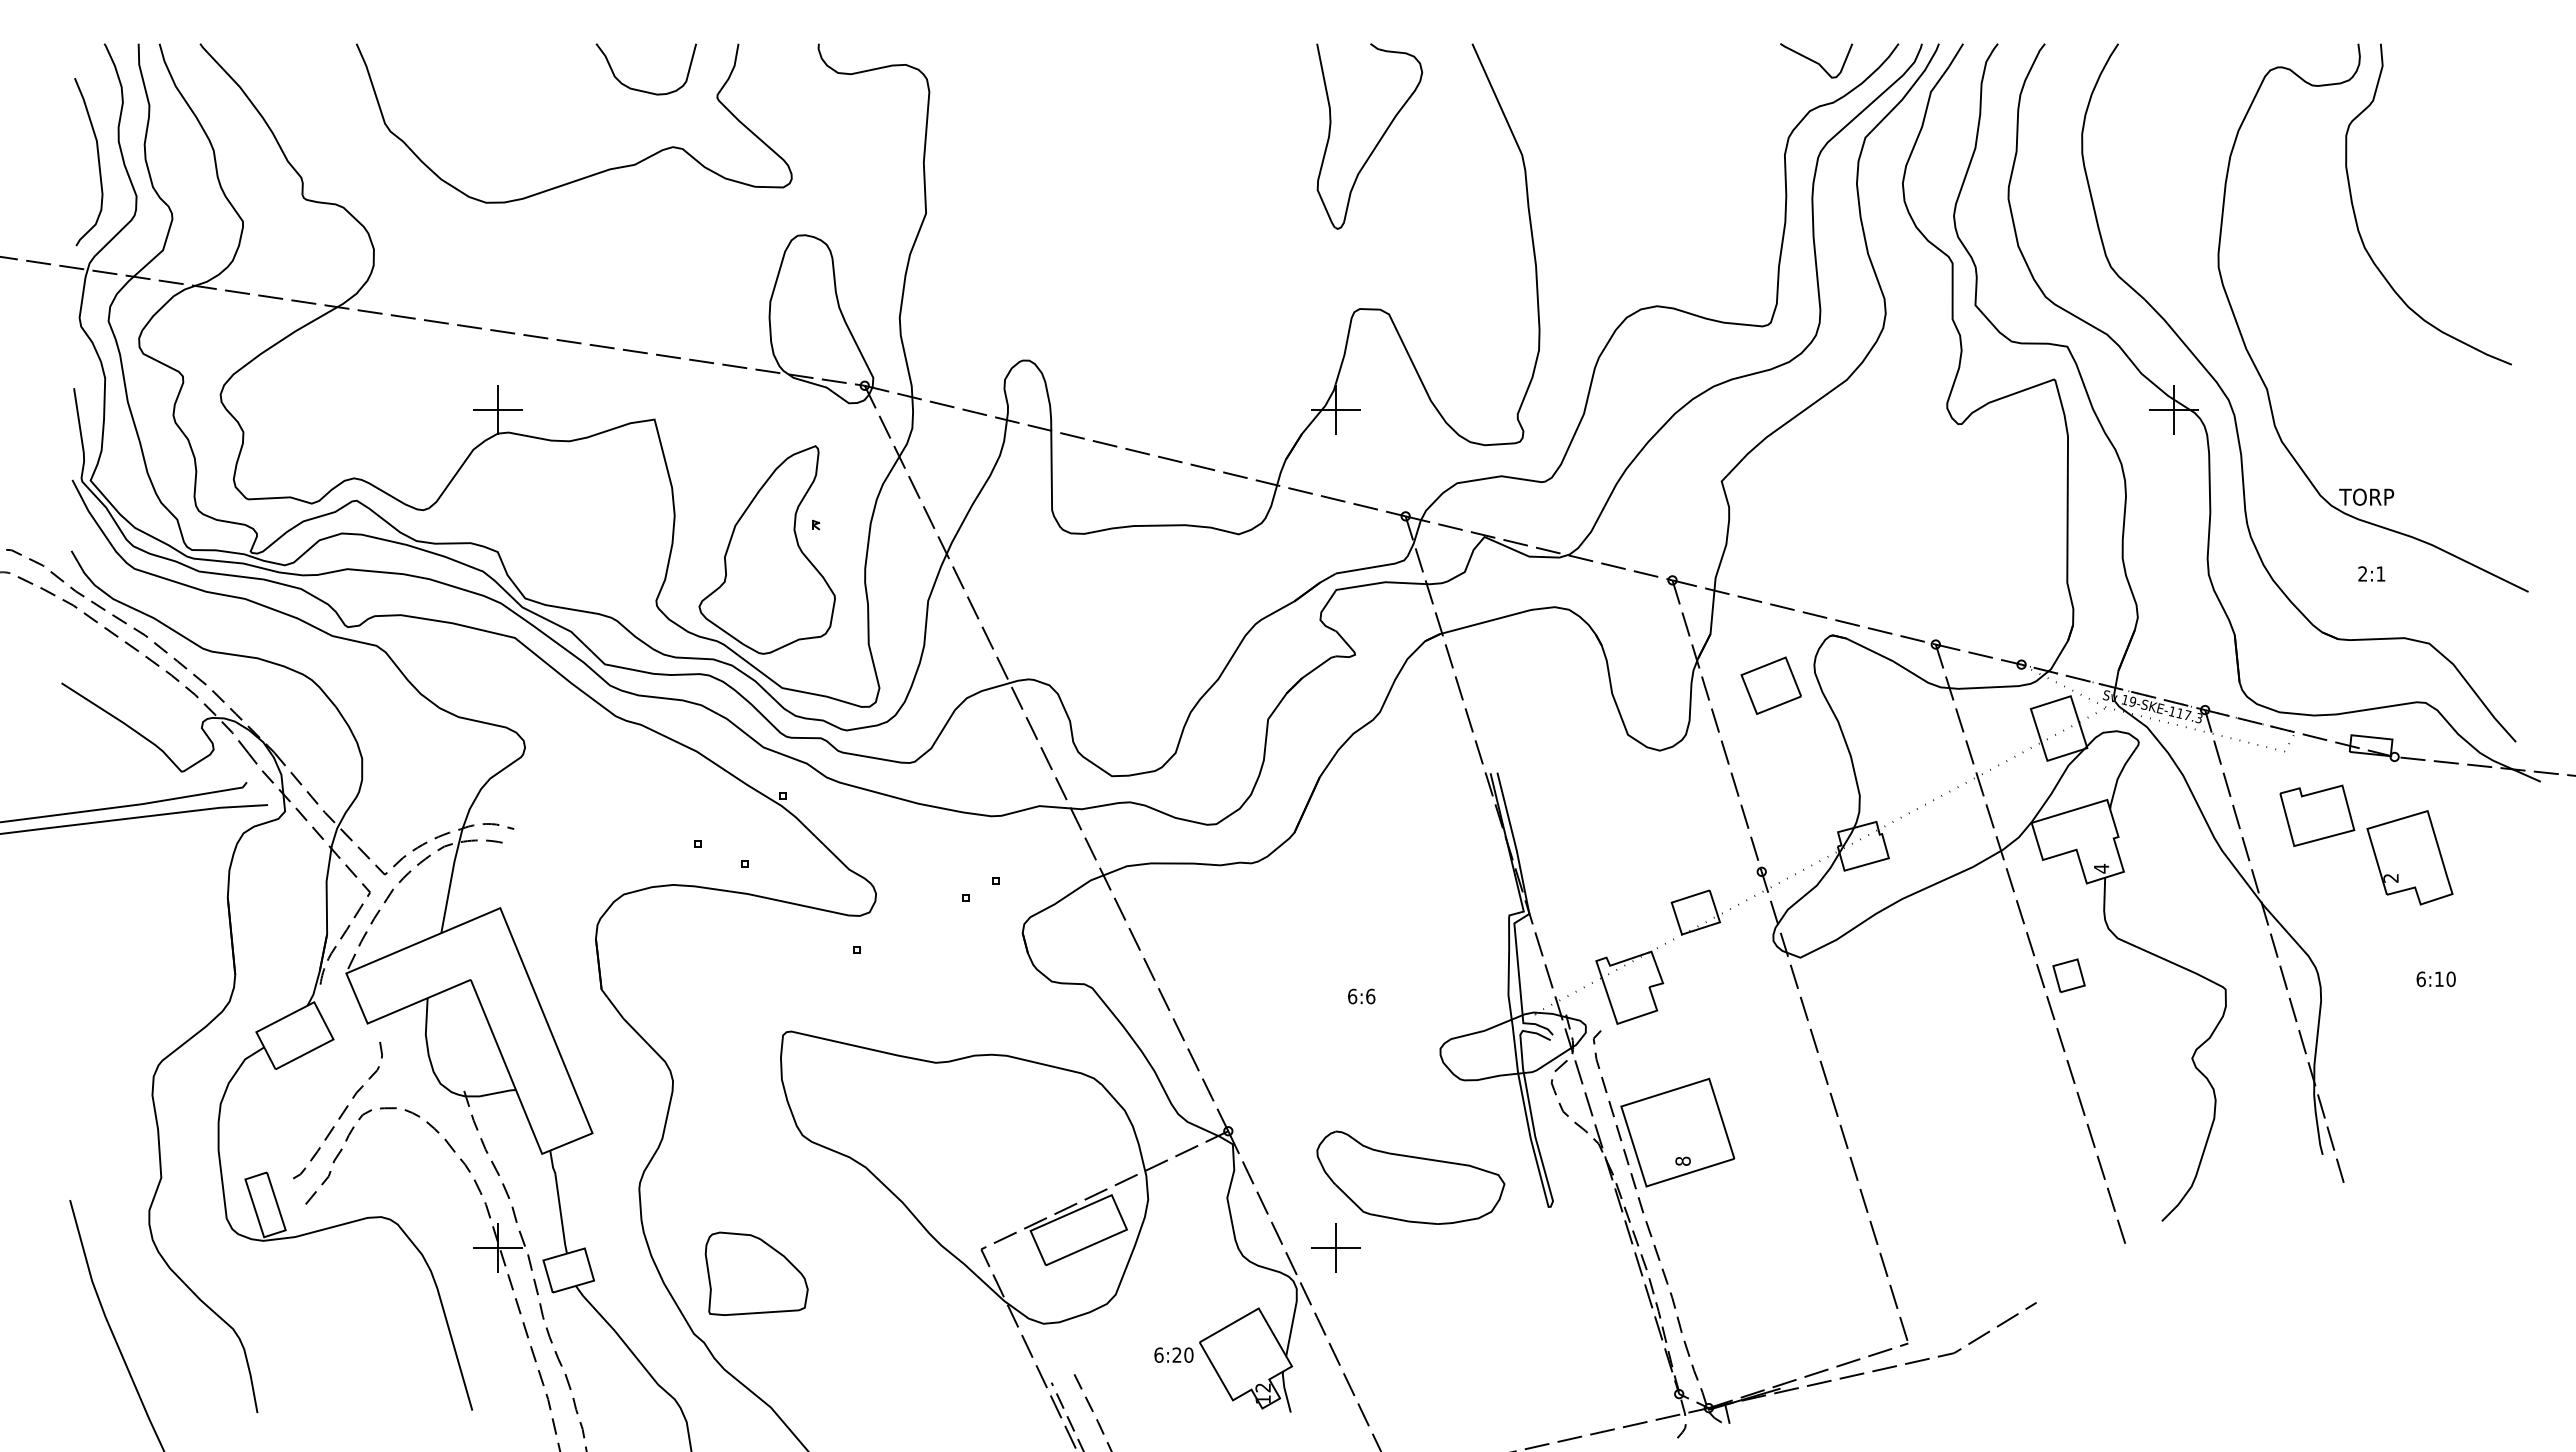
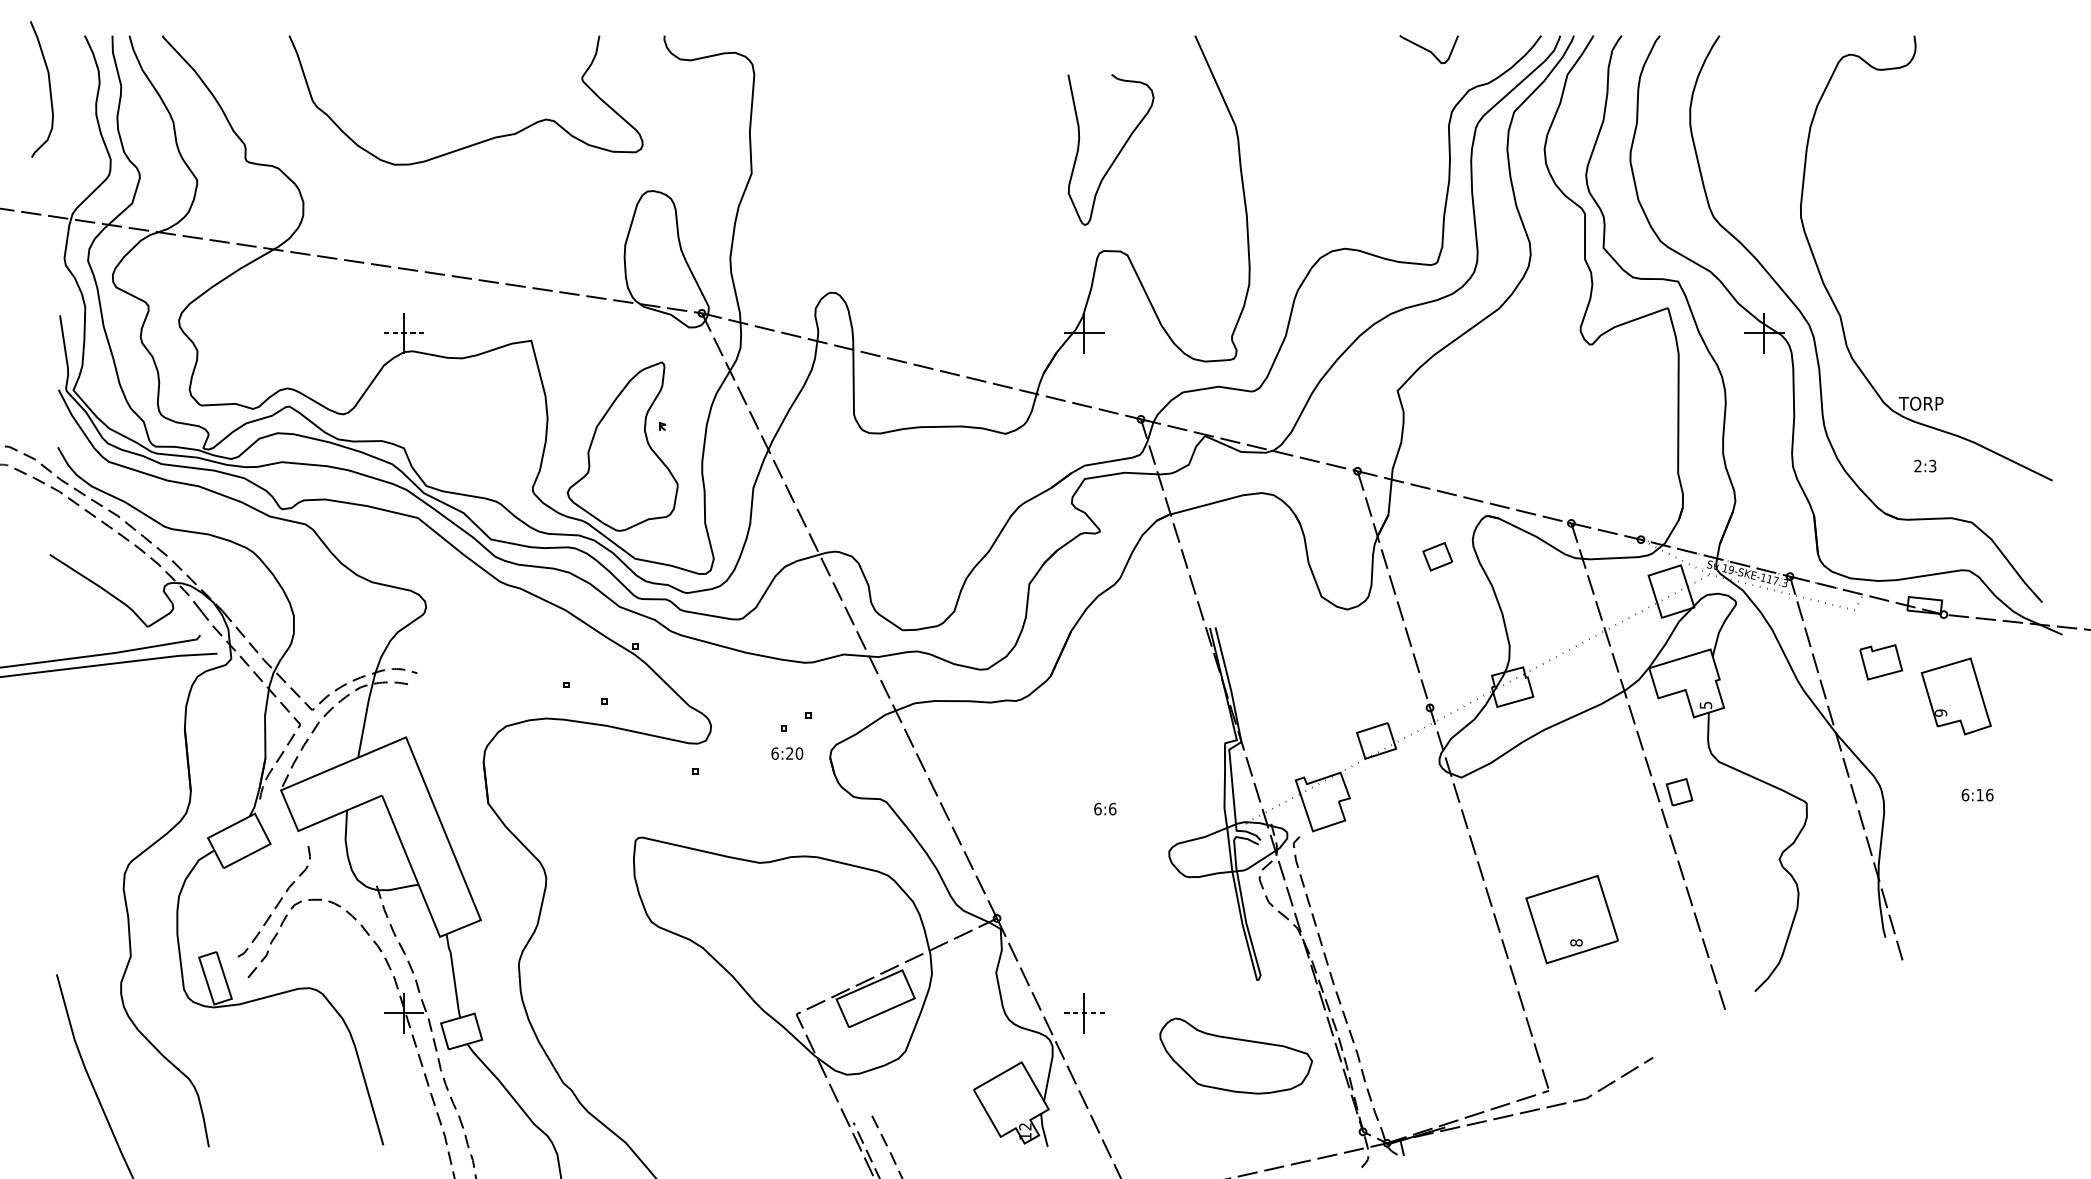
curve: (1816, 61) -> (1429, 50), moved
curve: (640, 89) -> (519, 72), removed
part: (1378, 140) -> (1118, 153), moved
curve: (97, 158) -> (49, 86), moved
curve: (2357, 221) -> (1913, 179), removed
line: (498, 410) -> (404, 333), solid -> dashed
text: (2380, 573) -> (1932, 465), 2:1 -> 2:3
part: (1770, 685) -> (1437, 556), size x0.6
part: (2317, 815) -> (1881, 662), size x0.7
text: (2101, 868) -> (1705, 705), 4 -> 5
text: (2391, 877) -> (1941, 712), 2 -> 9
text: (2450, 978) -> (1989, 794), 6:10 -> 6:16
part: (1677, 1132) -> (1571, 919), moved
part: (1410, 1177) -> (1235, 1055), moved
line: (1336, 1248) -> (1084, 1013), solid -> dashed
part: (756, 1273) -> (614, 1033), removed
text: (1173, 1354) -> (786, 753), moved

